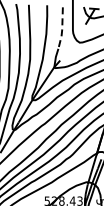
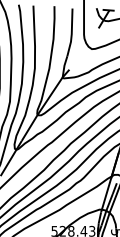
line: (62, 29) -> (72, 33), dashed -> solid

